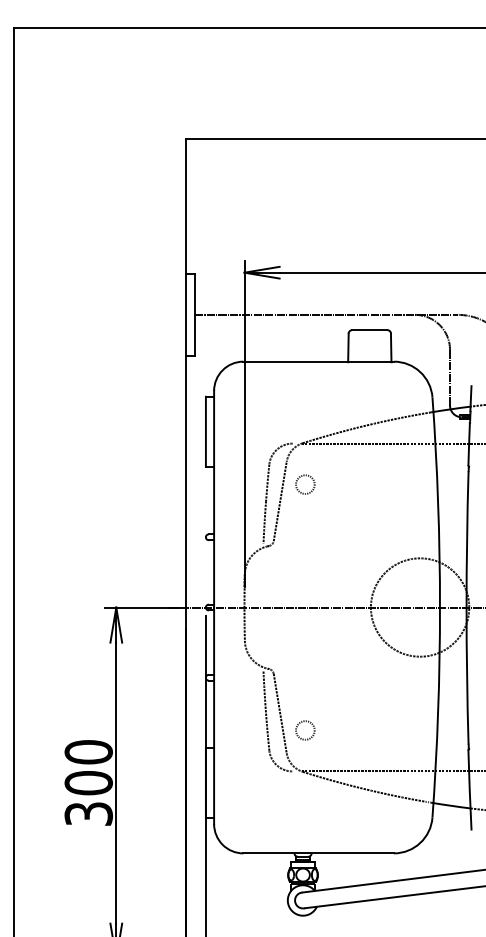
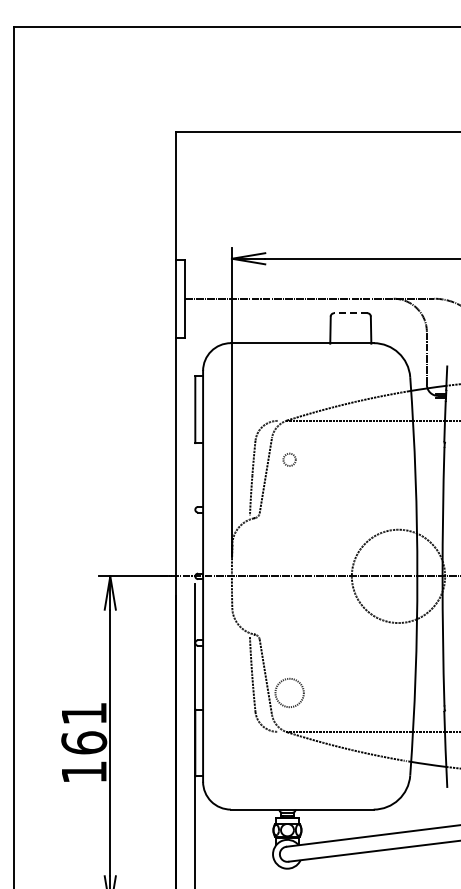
line: (369, 330) -> (350, 313), solid -> dashed
circle: (305, 484) -> (289, 459), size x0.7
circle: (305, 729) -> (289, 692), size x1.6
text: (89, 782) -> (84, 742), 300 -> 161

